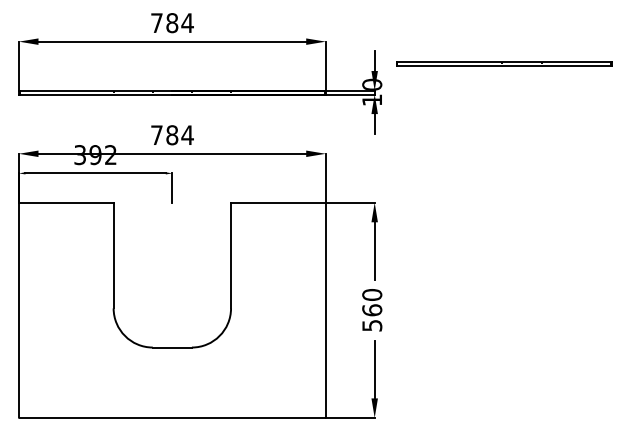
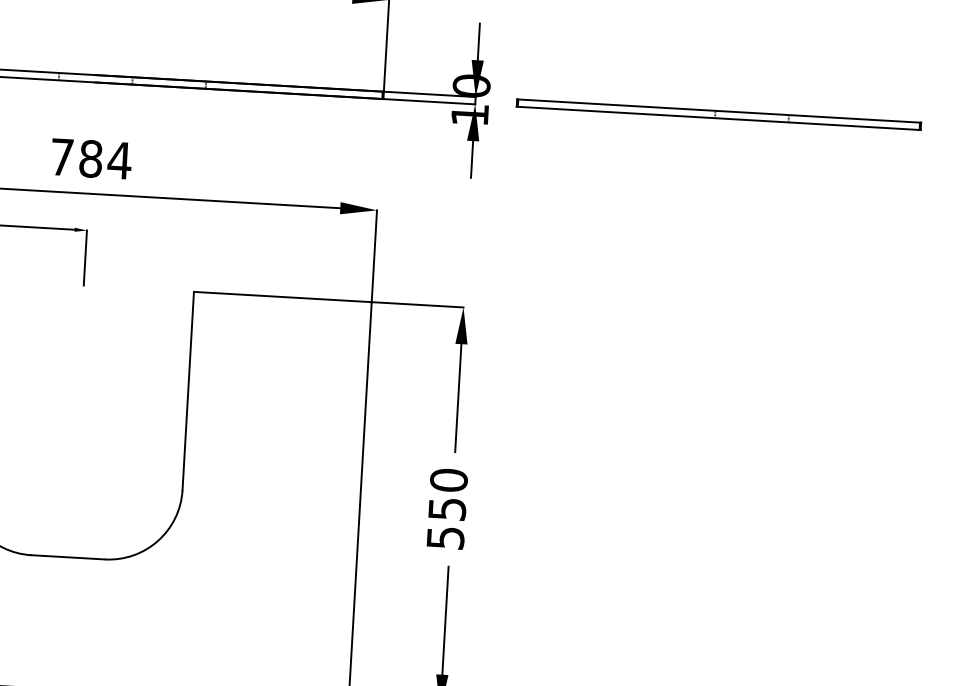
part: (504, 63) -> (719, 114), moved
text: (372, 310) -> (447, 509), 560 -> 550

